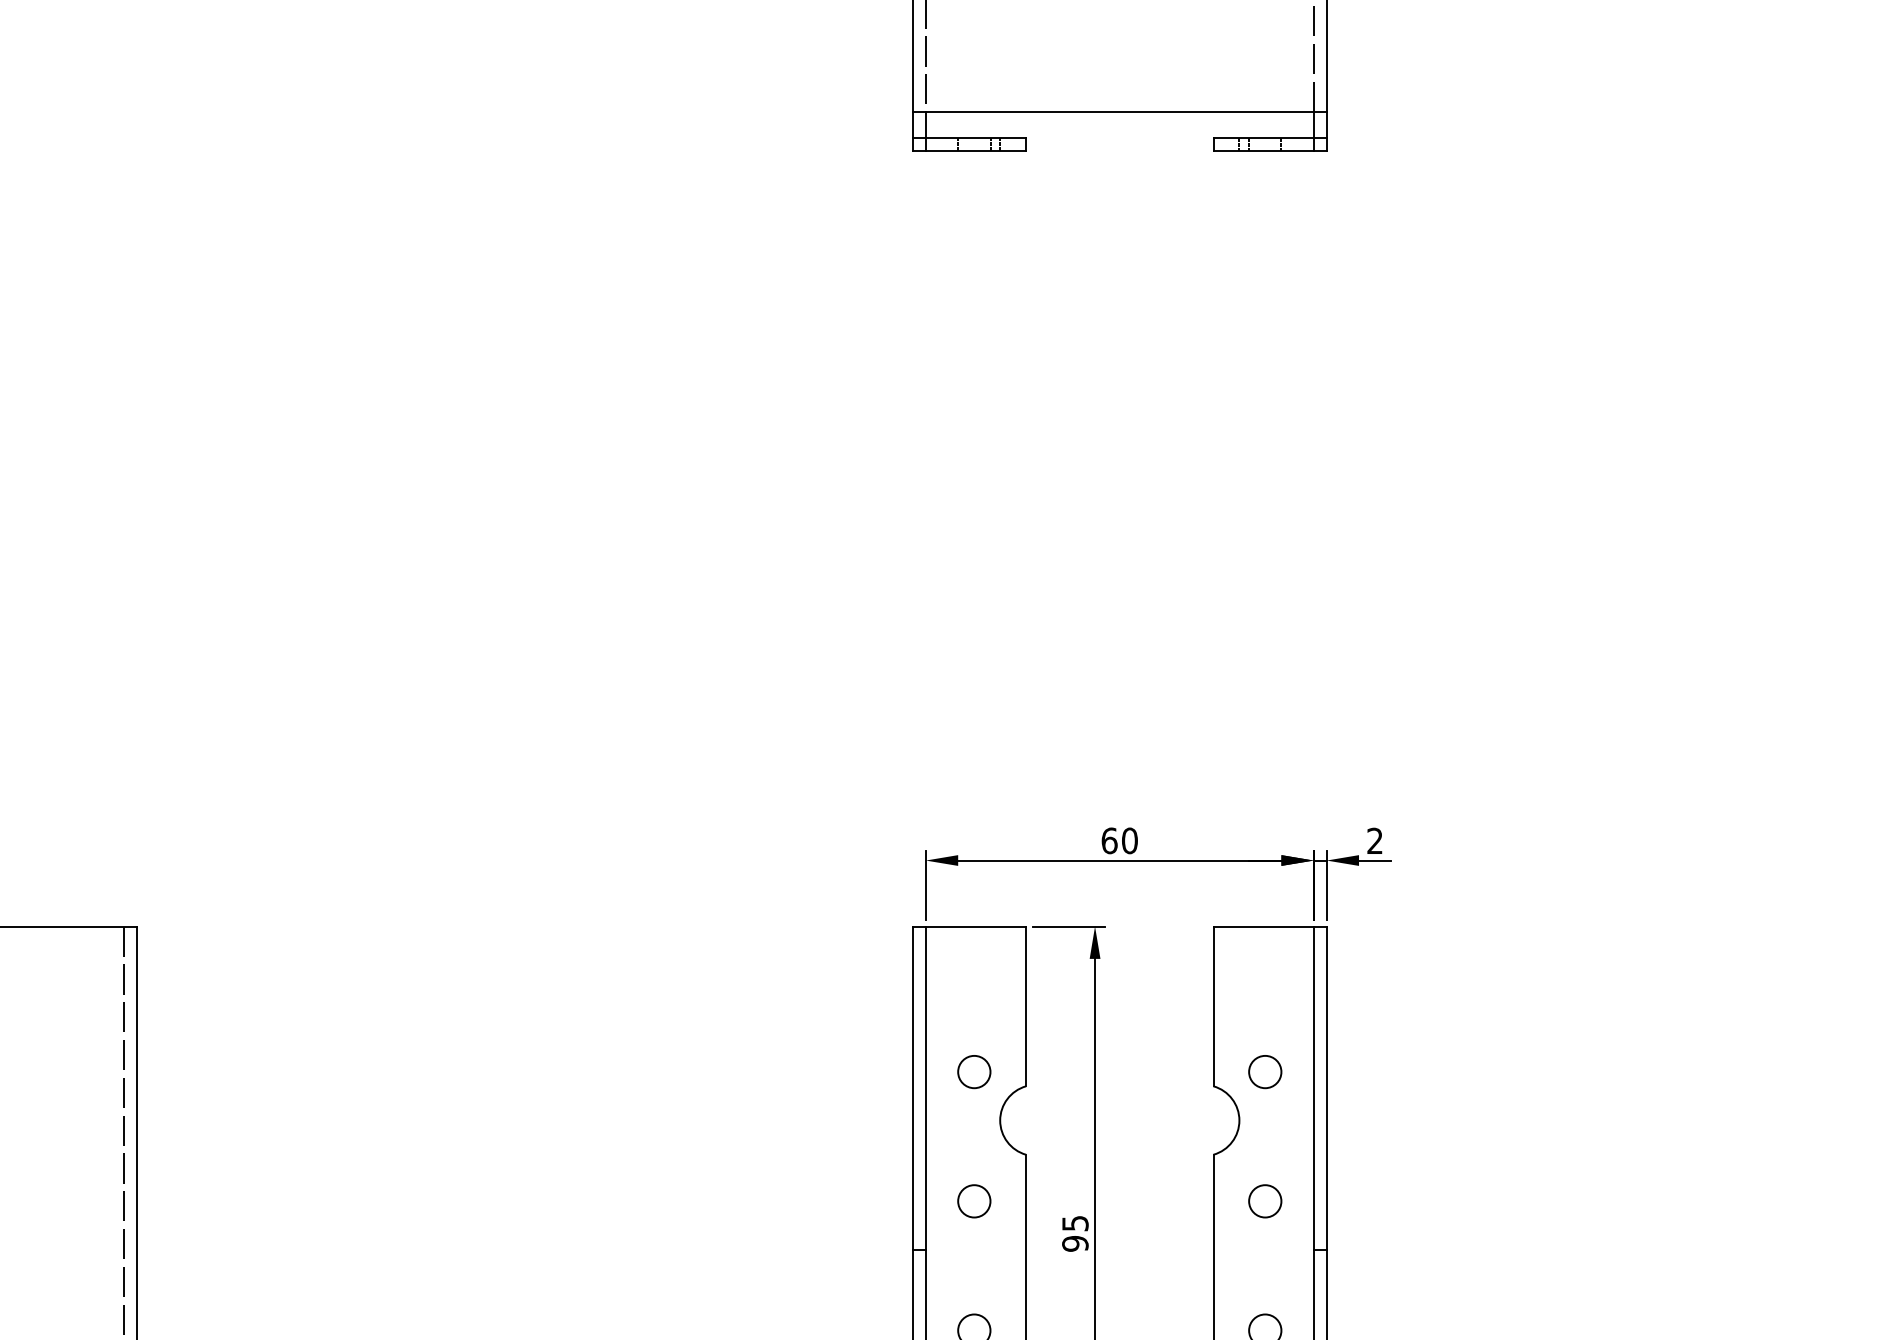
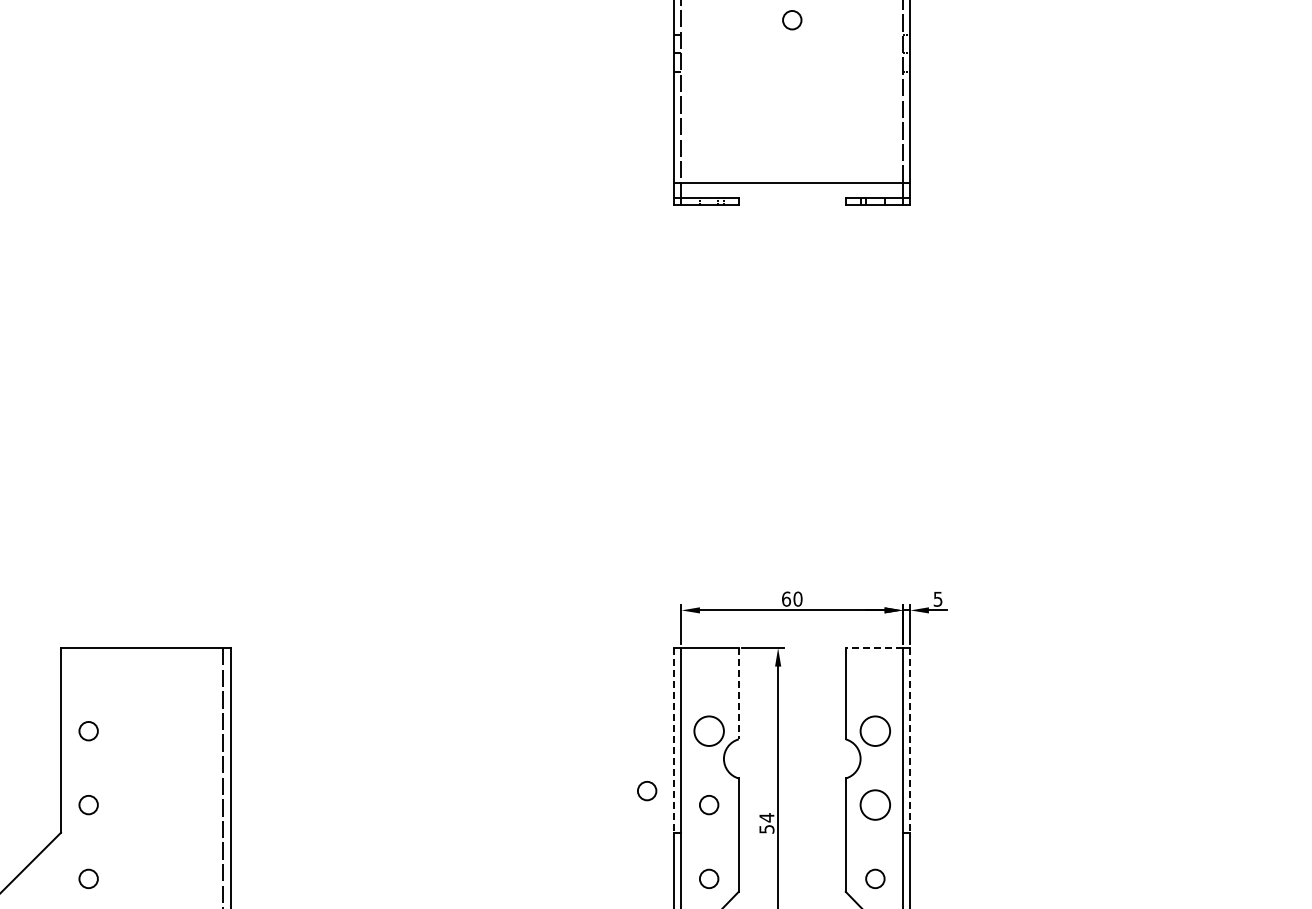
text: (1374, 839) -> (937, 598), 2 -> 5
line: (1263, 927) -> (874, 648), solid -> dashed
line: (1025, 1006) -> (738, 693), solid -> dashed
circle: (973, 1070) -> (708, 730), size x1.6
circle: (1265, 1070) -> (875, 730), size x1.6
line: (913, 1088) -> (674, 740), solid -> dashed
line: (1326, 1088) -> (910, 740), solid -> dashed
circle: (866, 1177) -> (647, 791), added
circle: (1265, 1200) -> (875, 804), size x1.6
text: (1074, 1233) -> (766, 823), 95 -> 54

